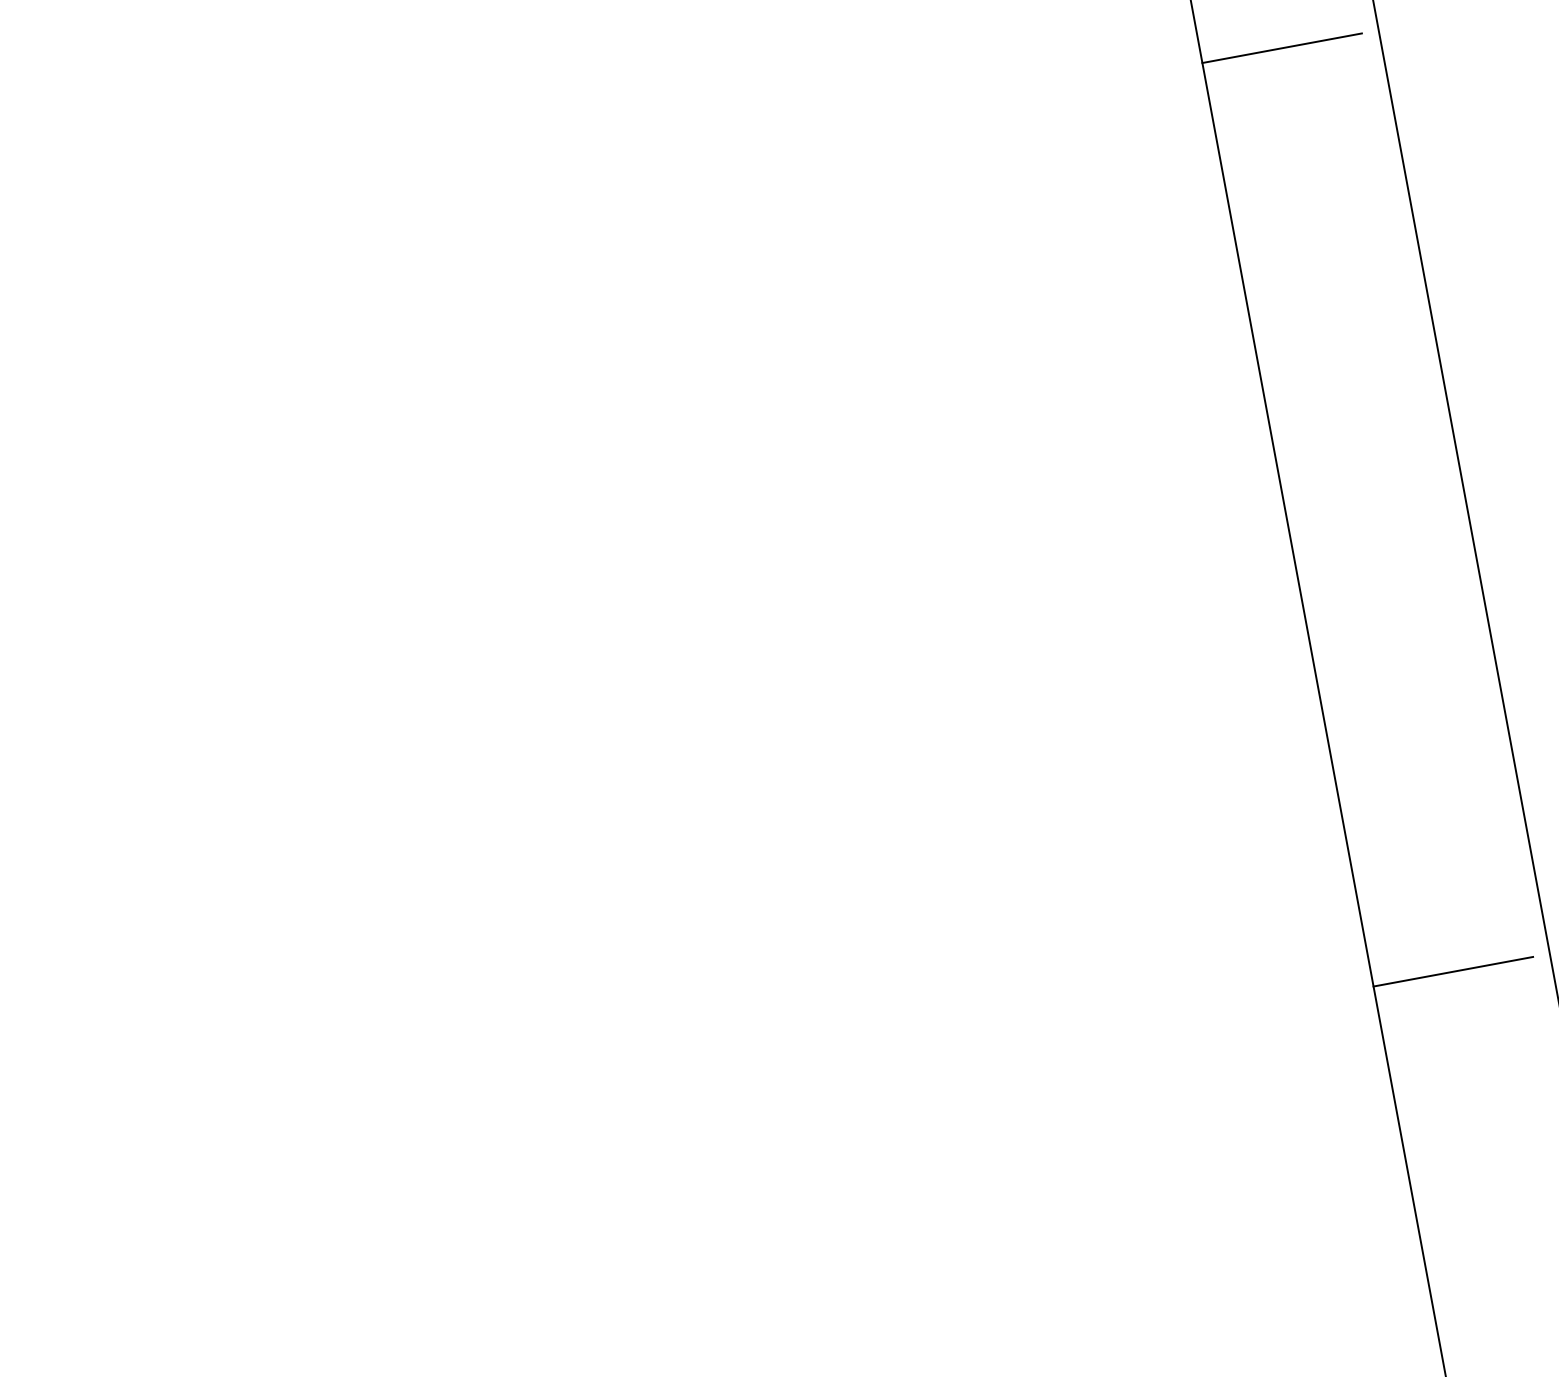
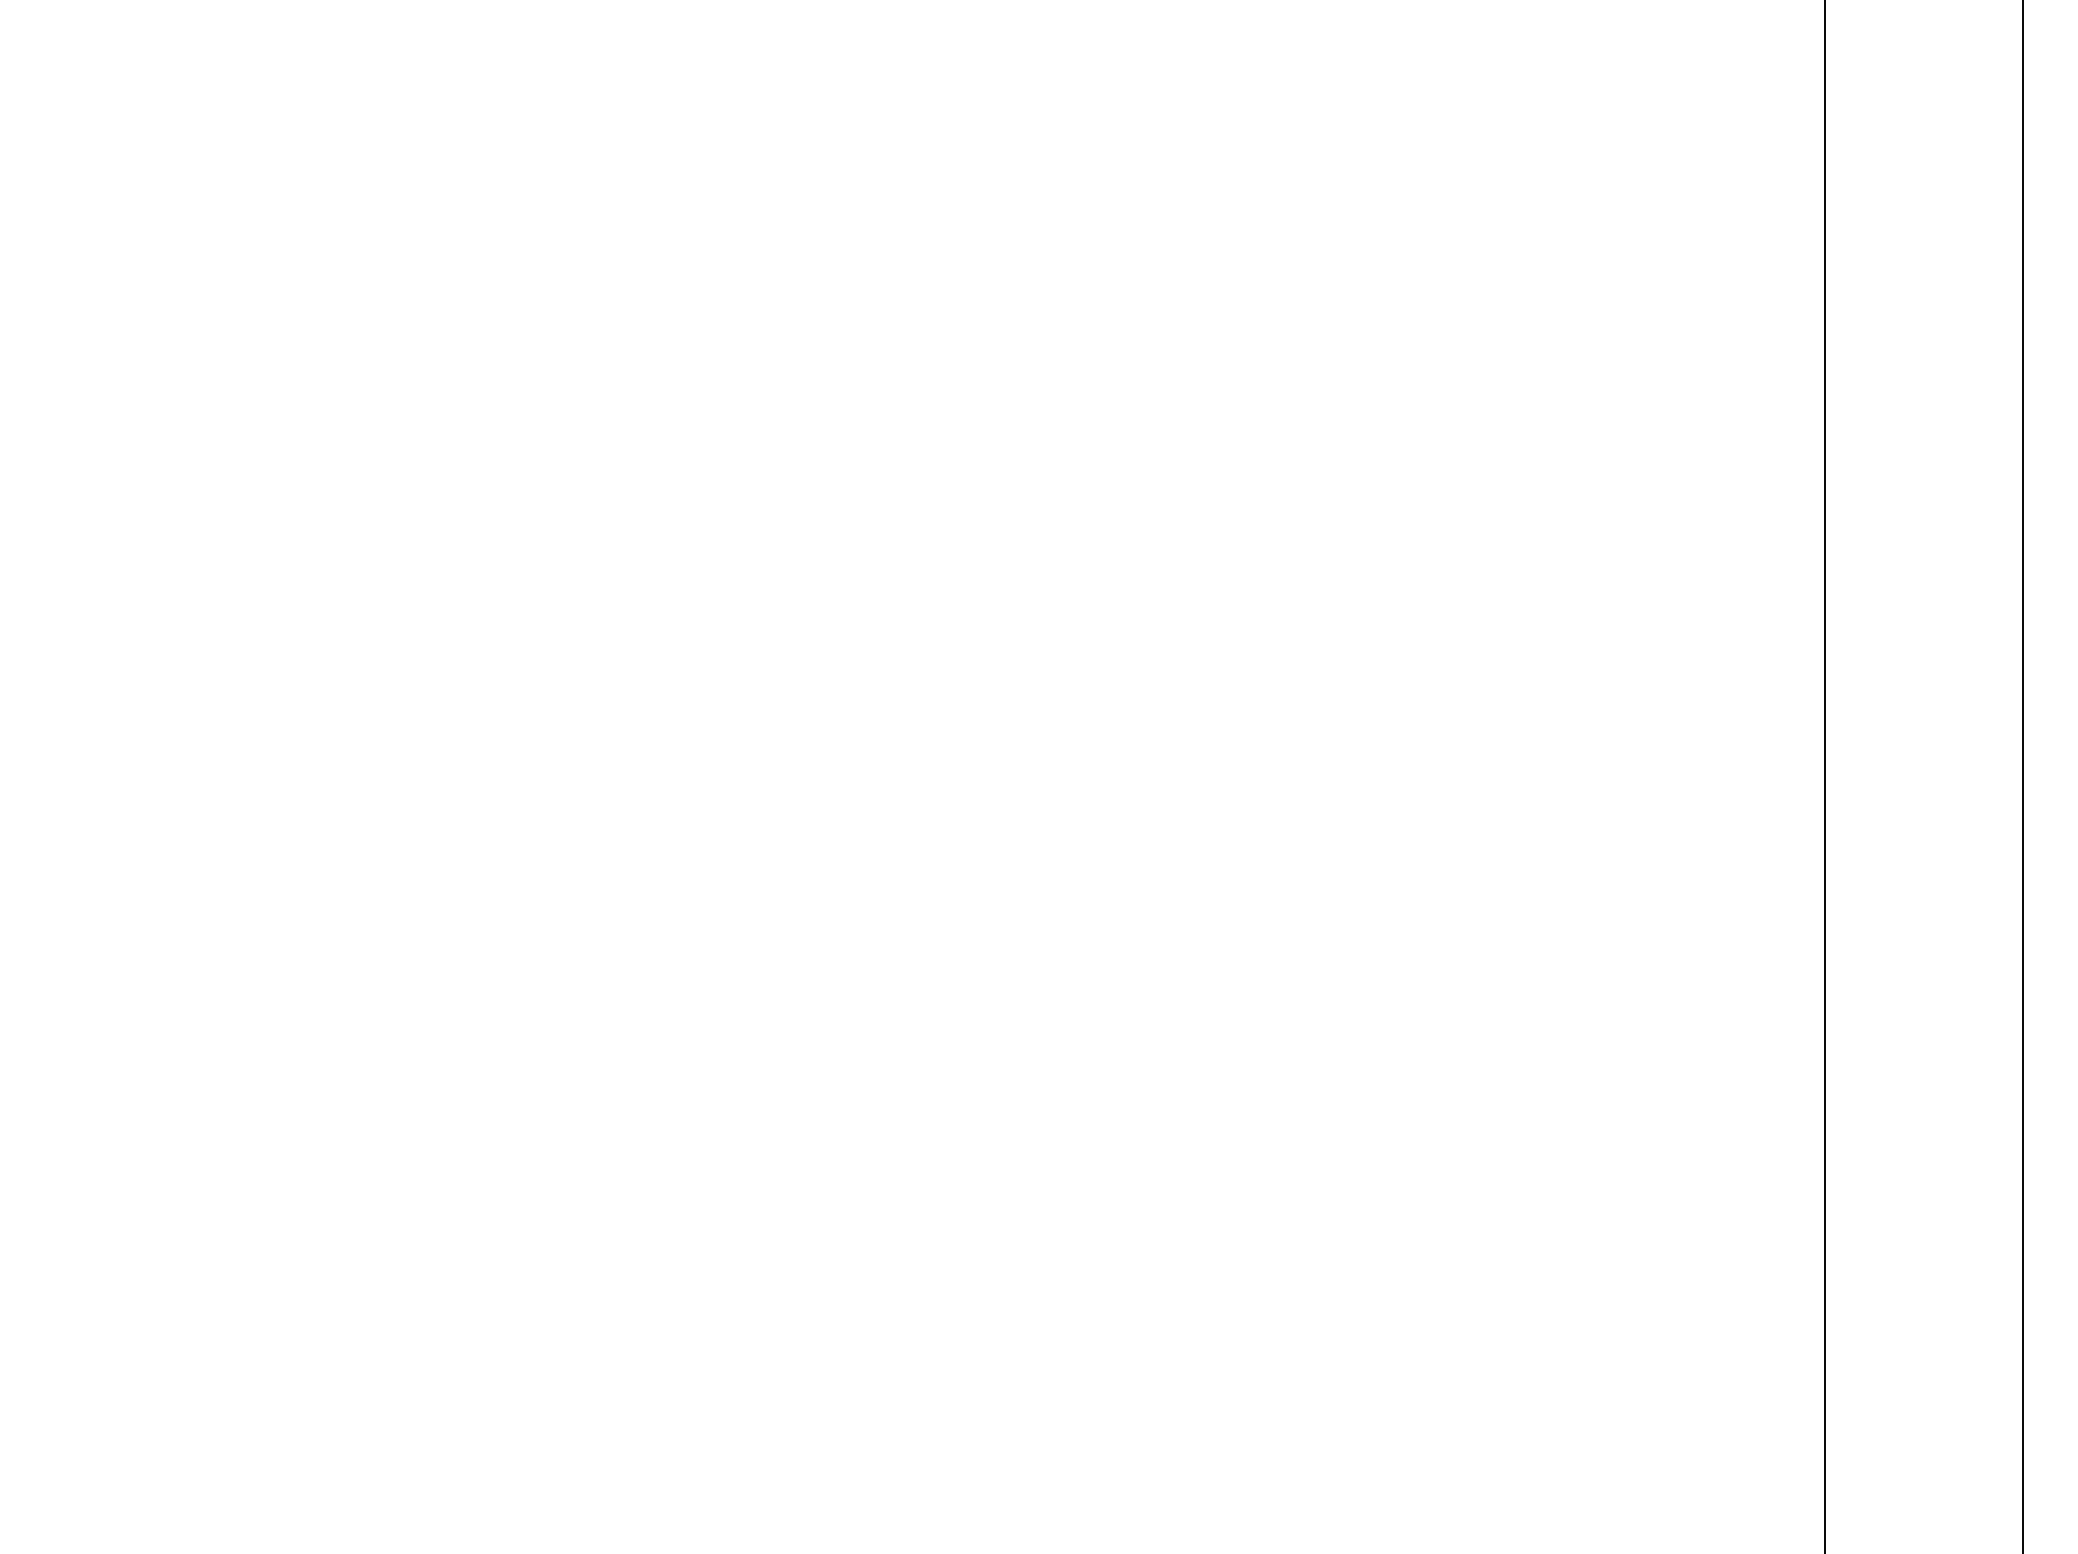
line: (1281, 48) -> (1913, 286), removed
line: (1452, 972) -> (1913, 1325), removed

